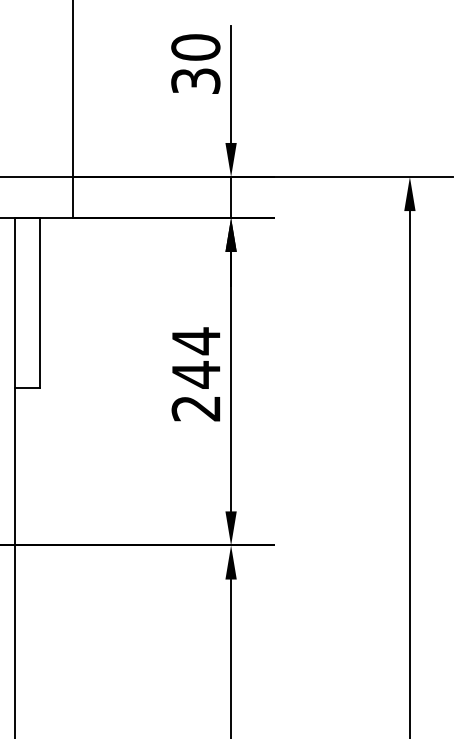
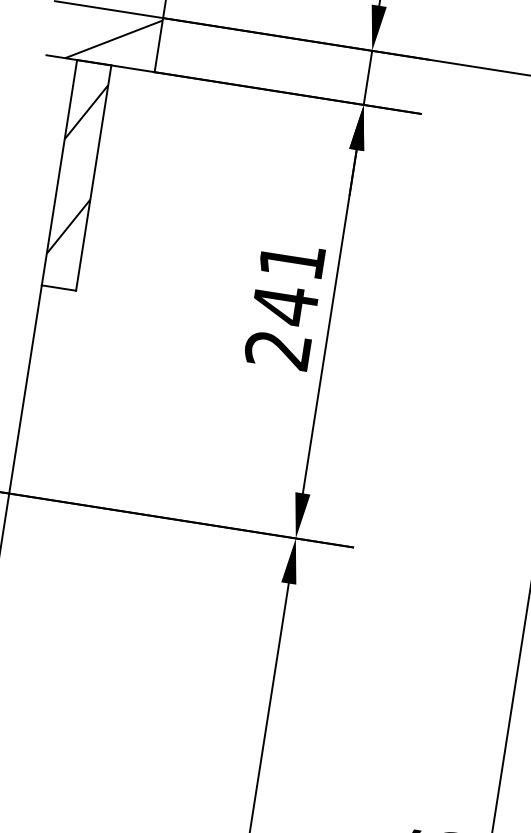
hatch: (39, 197) -> (114, 38), added
hatch: (27, 298) -> (77, 169), added
text: (196, 341) -> (292, 261), 244 -> 241

